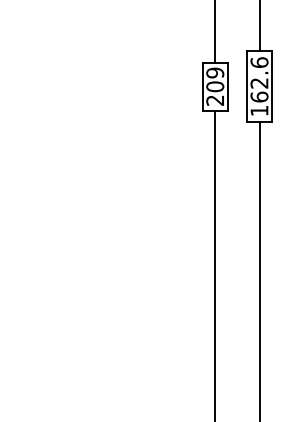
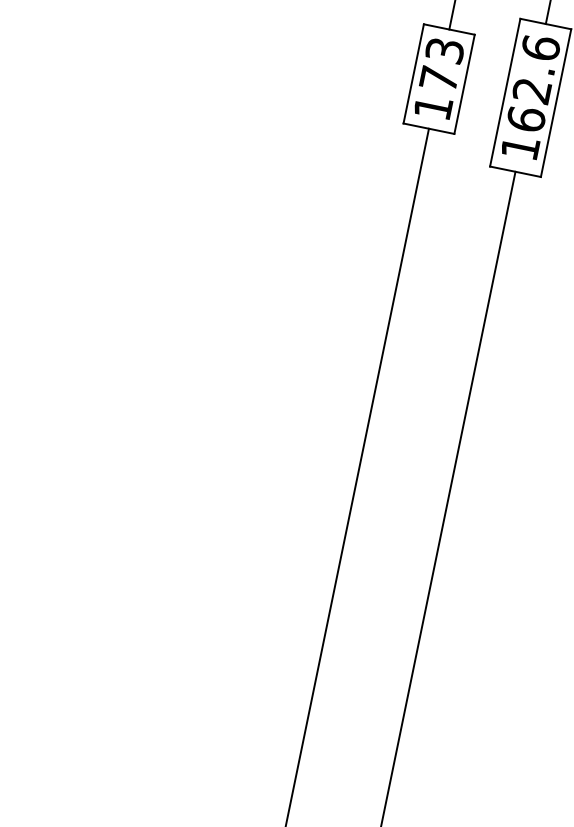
text: (215, 86) -> (439, 78), 209 -> 173

